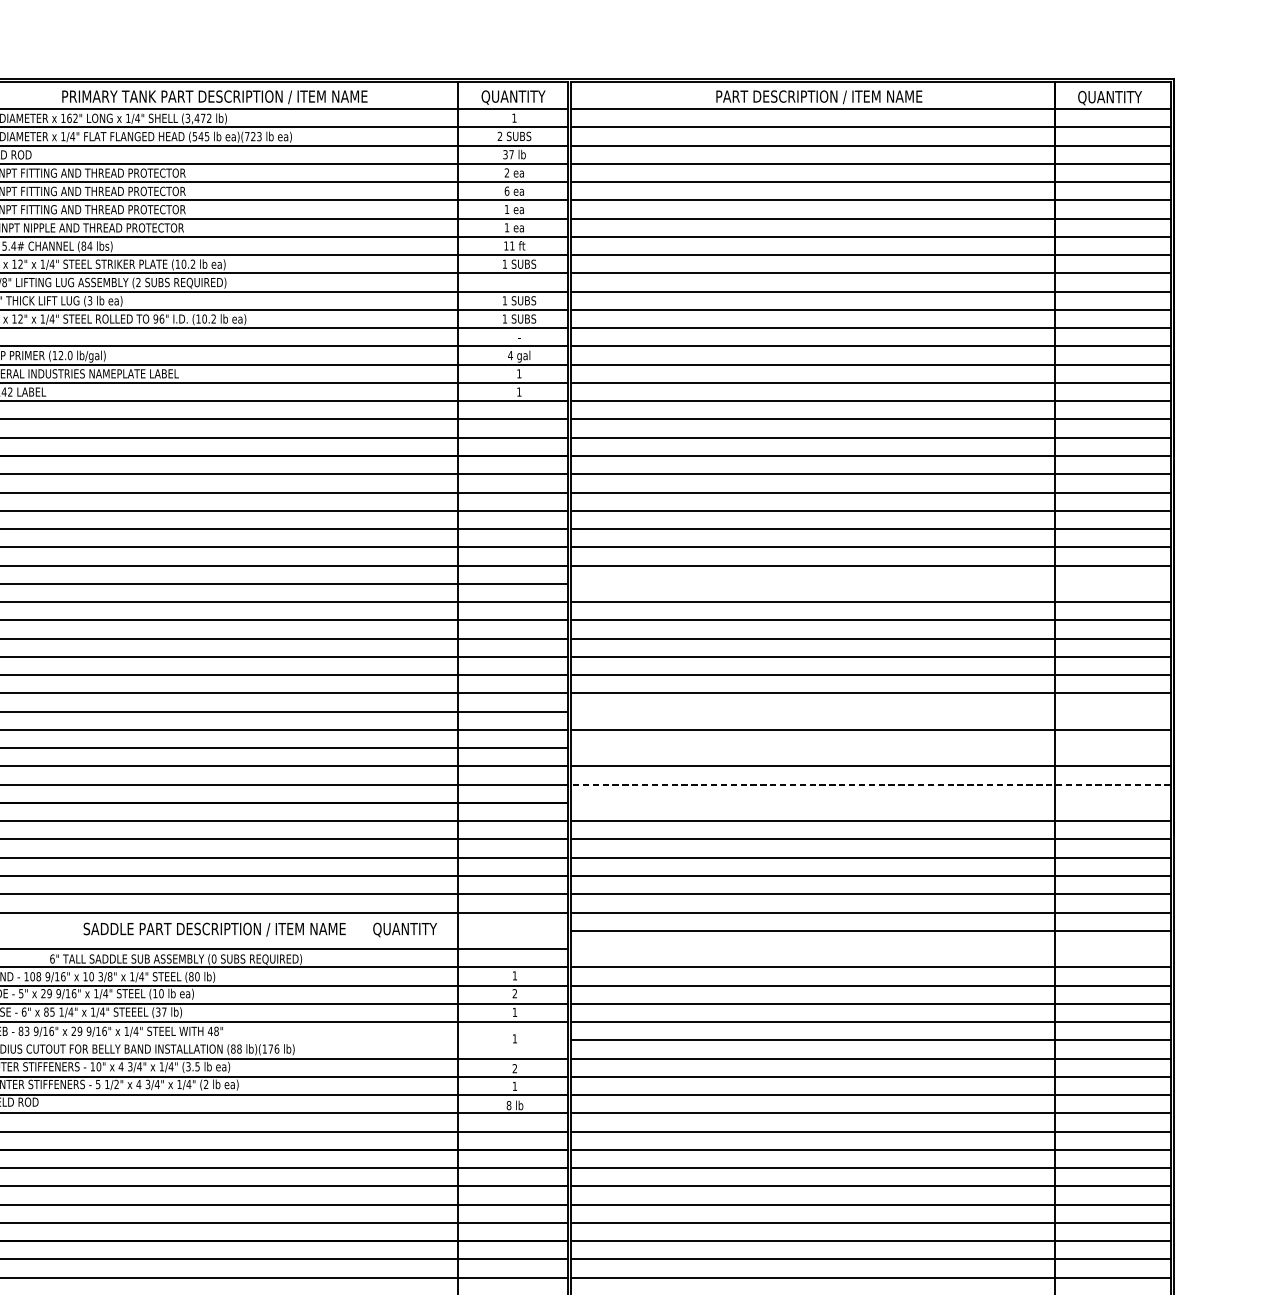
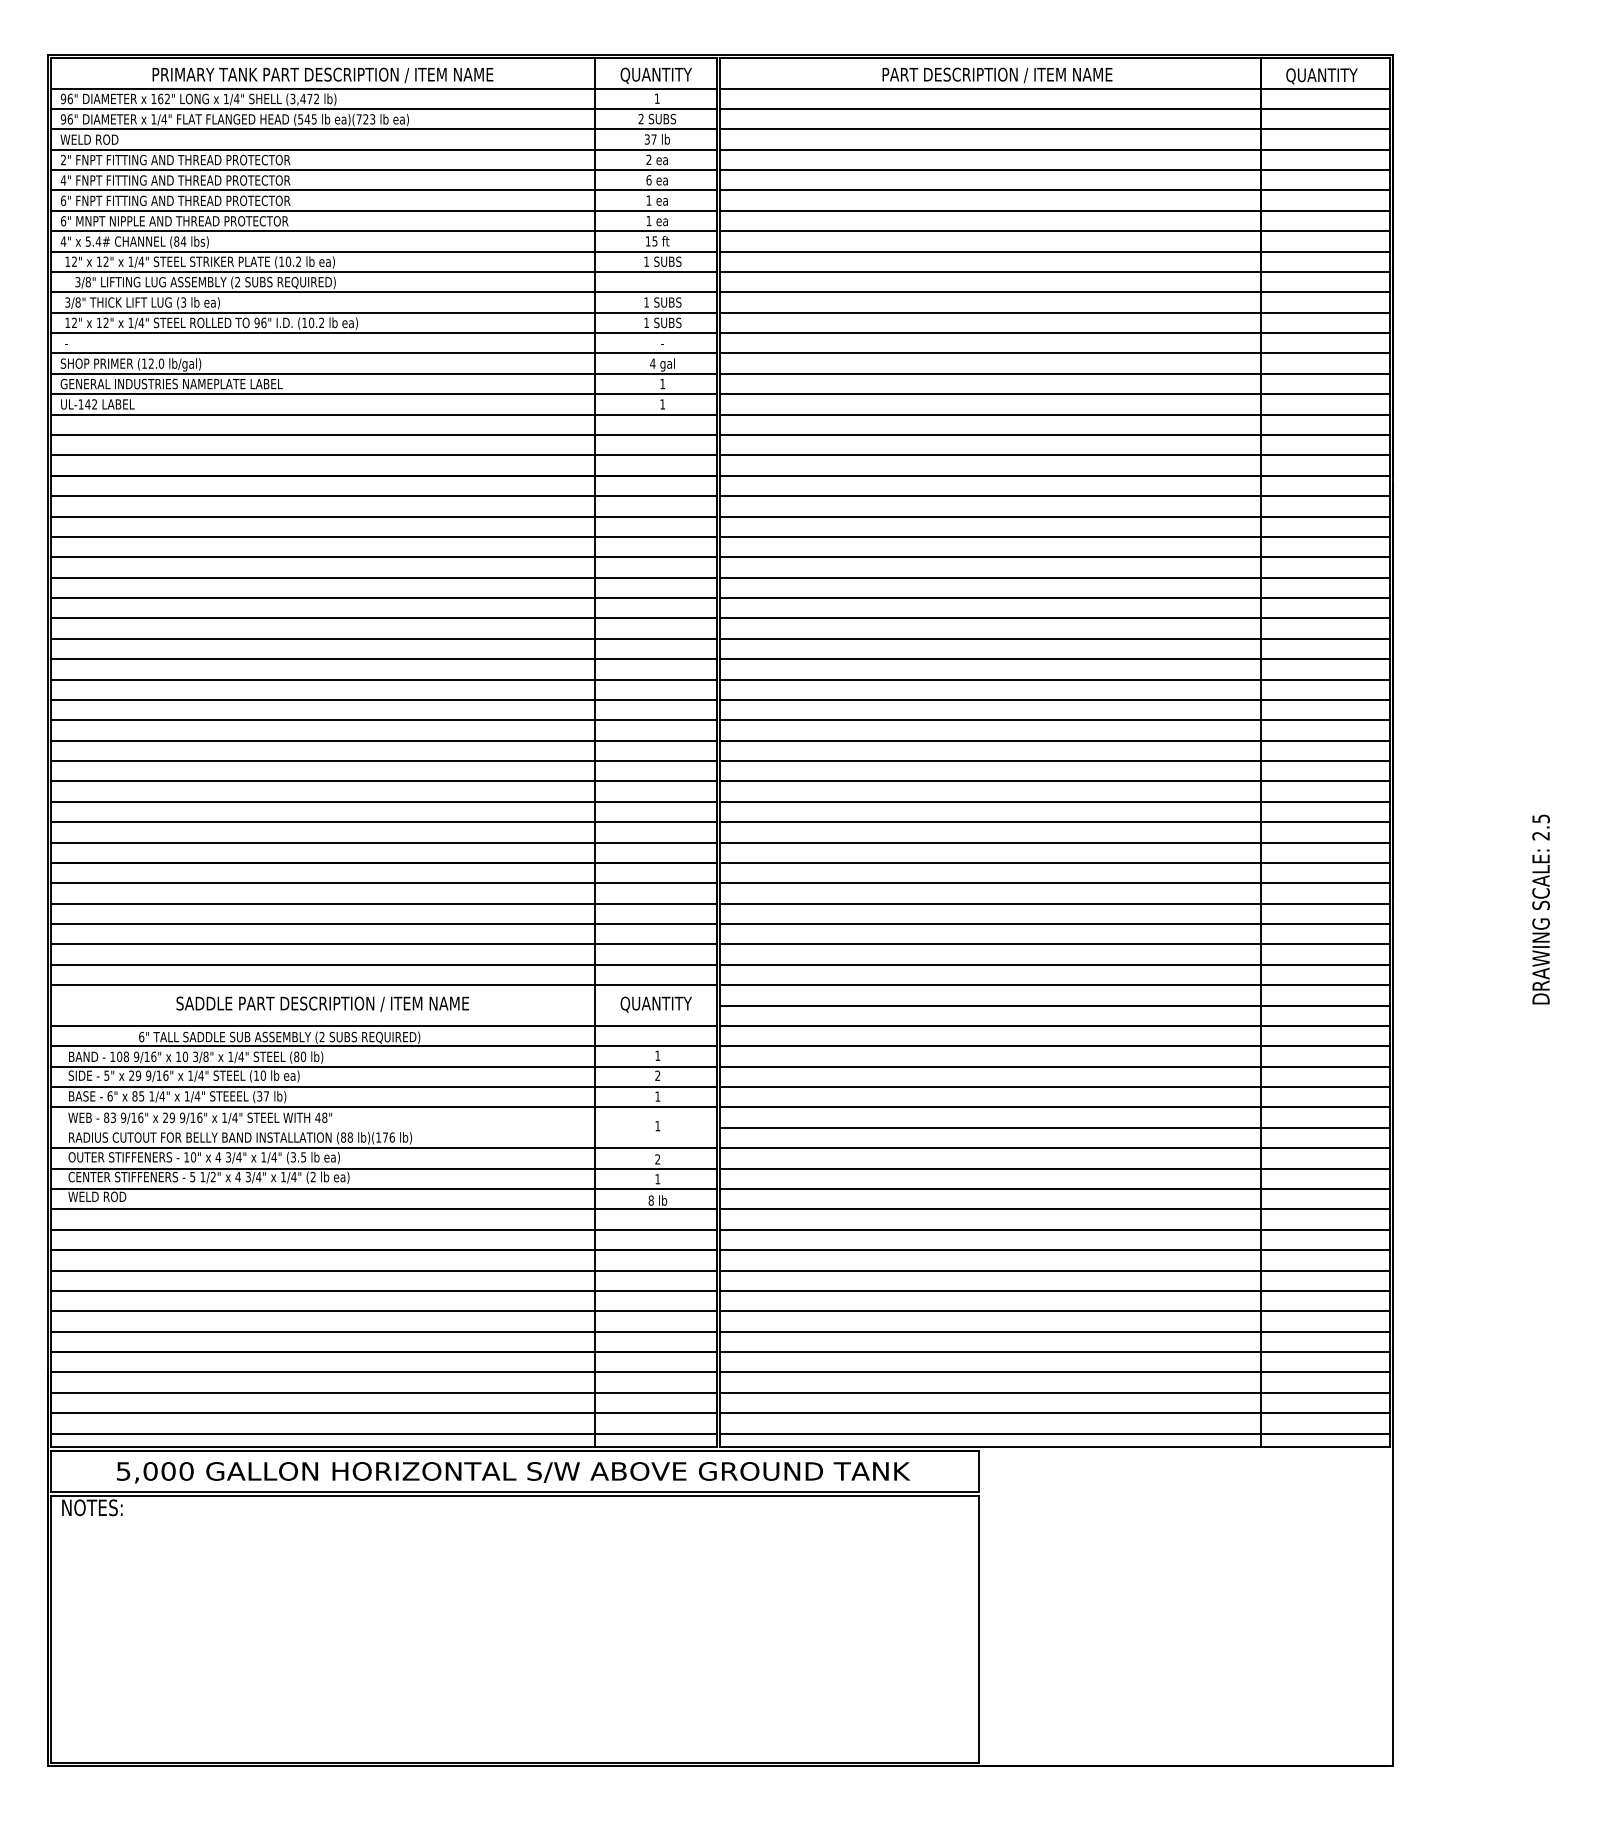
text: (511, 246) -> (654, 241), 11 -> 15
line: (870, 583) -> (1054, 618), added
line: (870, 712) -> (1054, 761), added
line: (870, 747) -> (1054, 801), added
line: (871, 784) -> (1055, 842), dashed -> solid
line: (870, 802) -> (1054, 862), added
text: (404, 929) -> (655, 1004), moved
line: (870, 948) -> (1054, 1025), added
text: (213, 959) -> (321, 1037), (0 -> (2

